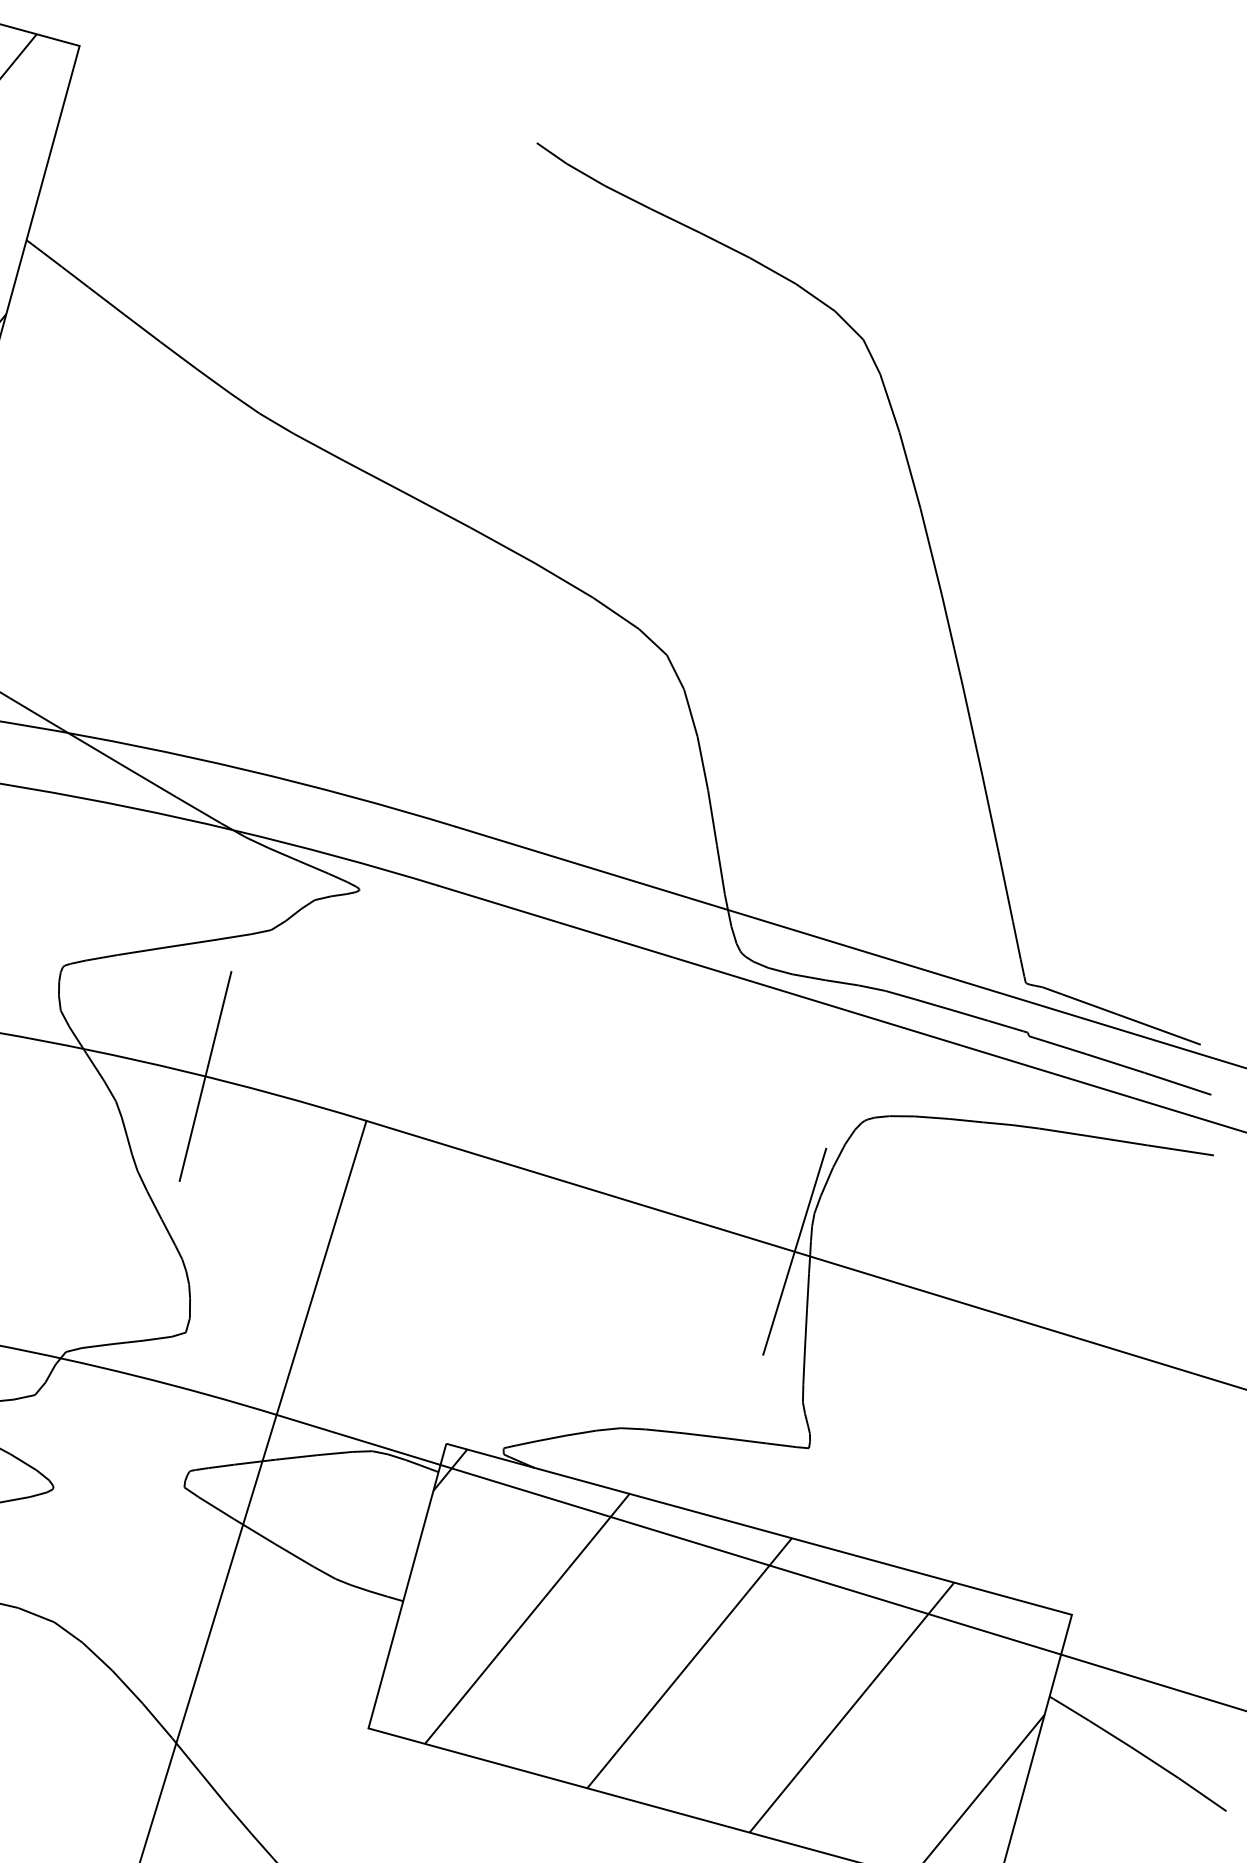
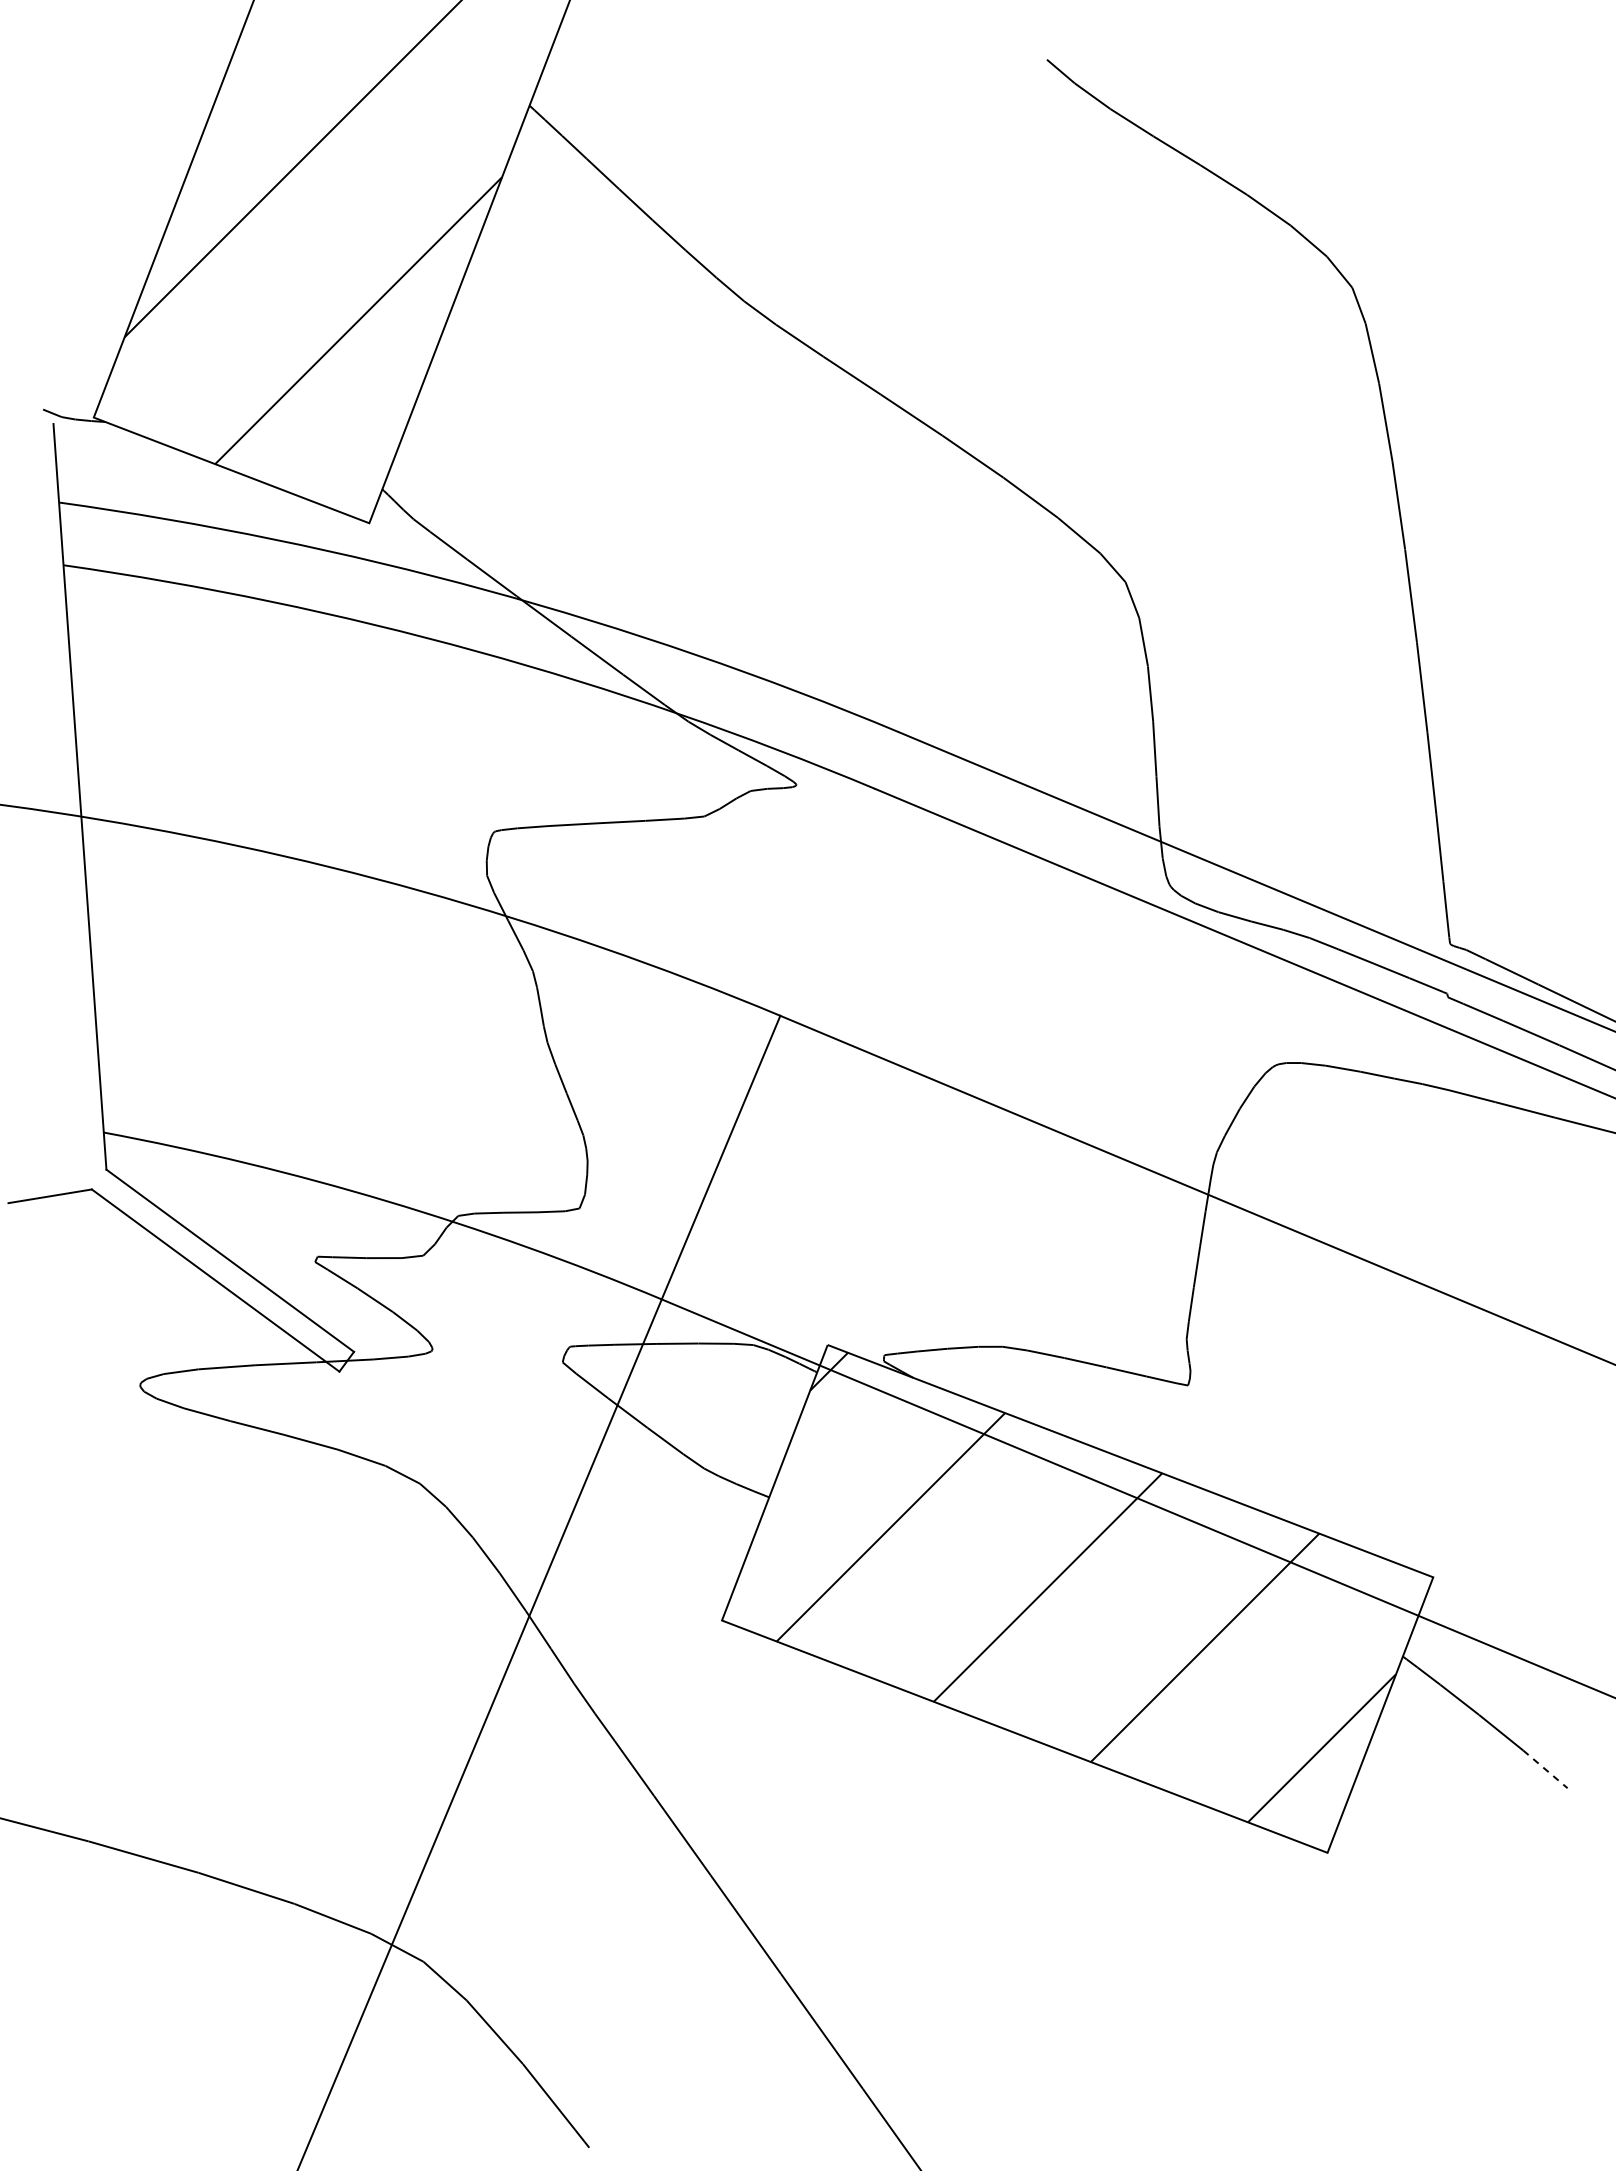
line: (205, 1076) -> (624, 955), removed
line: (793, 1251) -> (1192, 1188), removed
line: (1202, 1794) -> (1545, 1769), solid -> dashed

